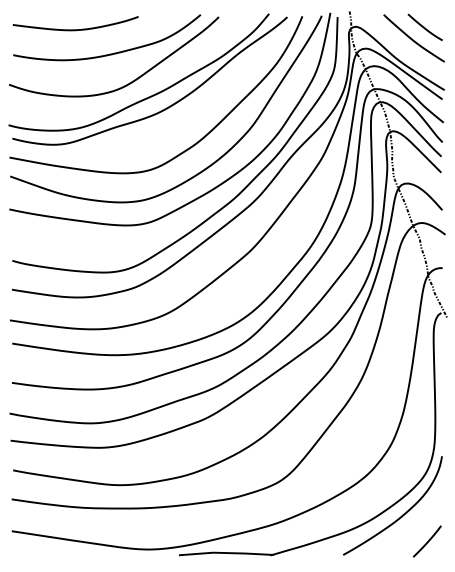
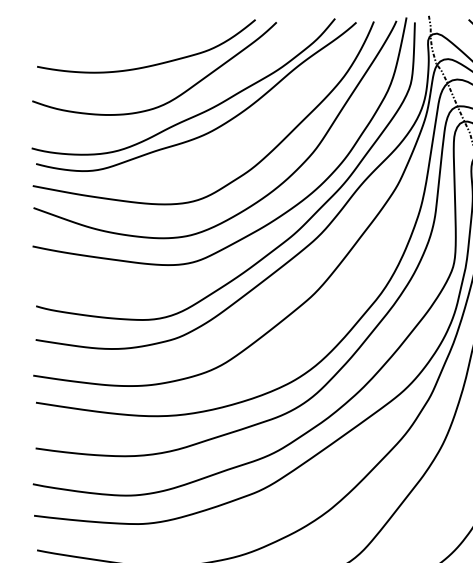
curve: (75, 29) -> (109, 36), removed

